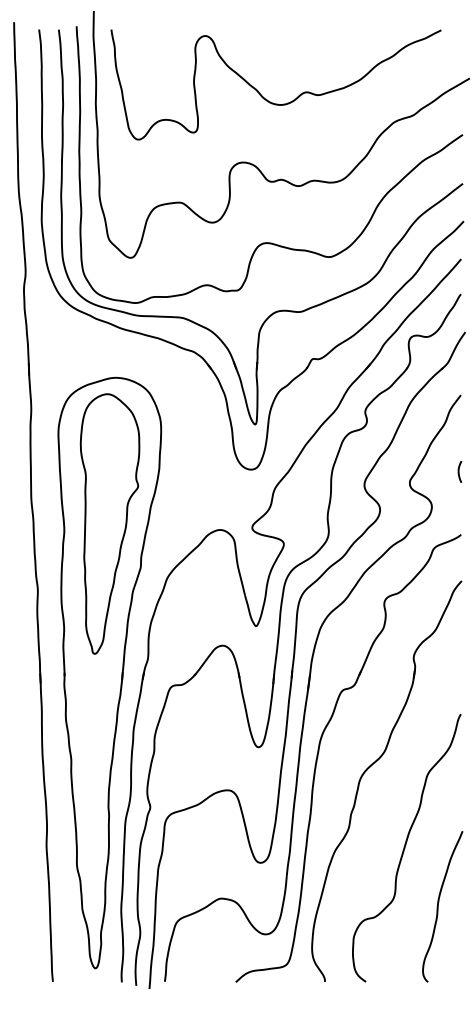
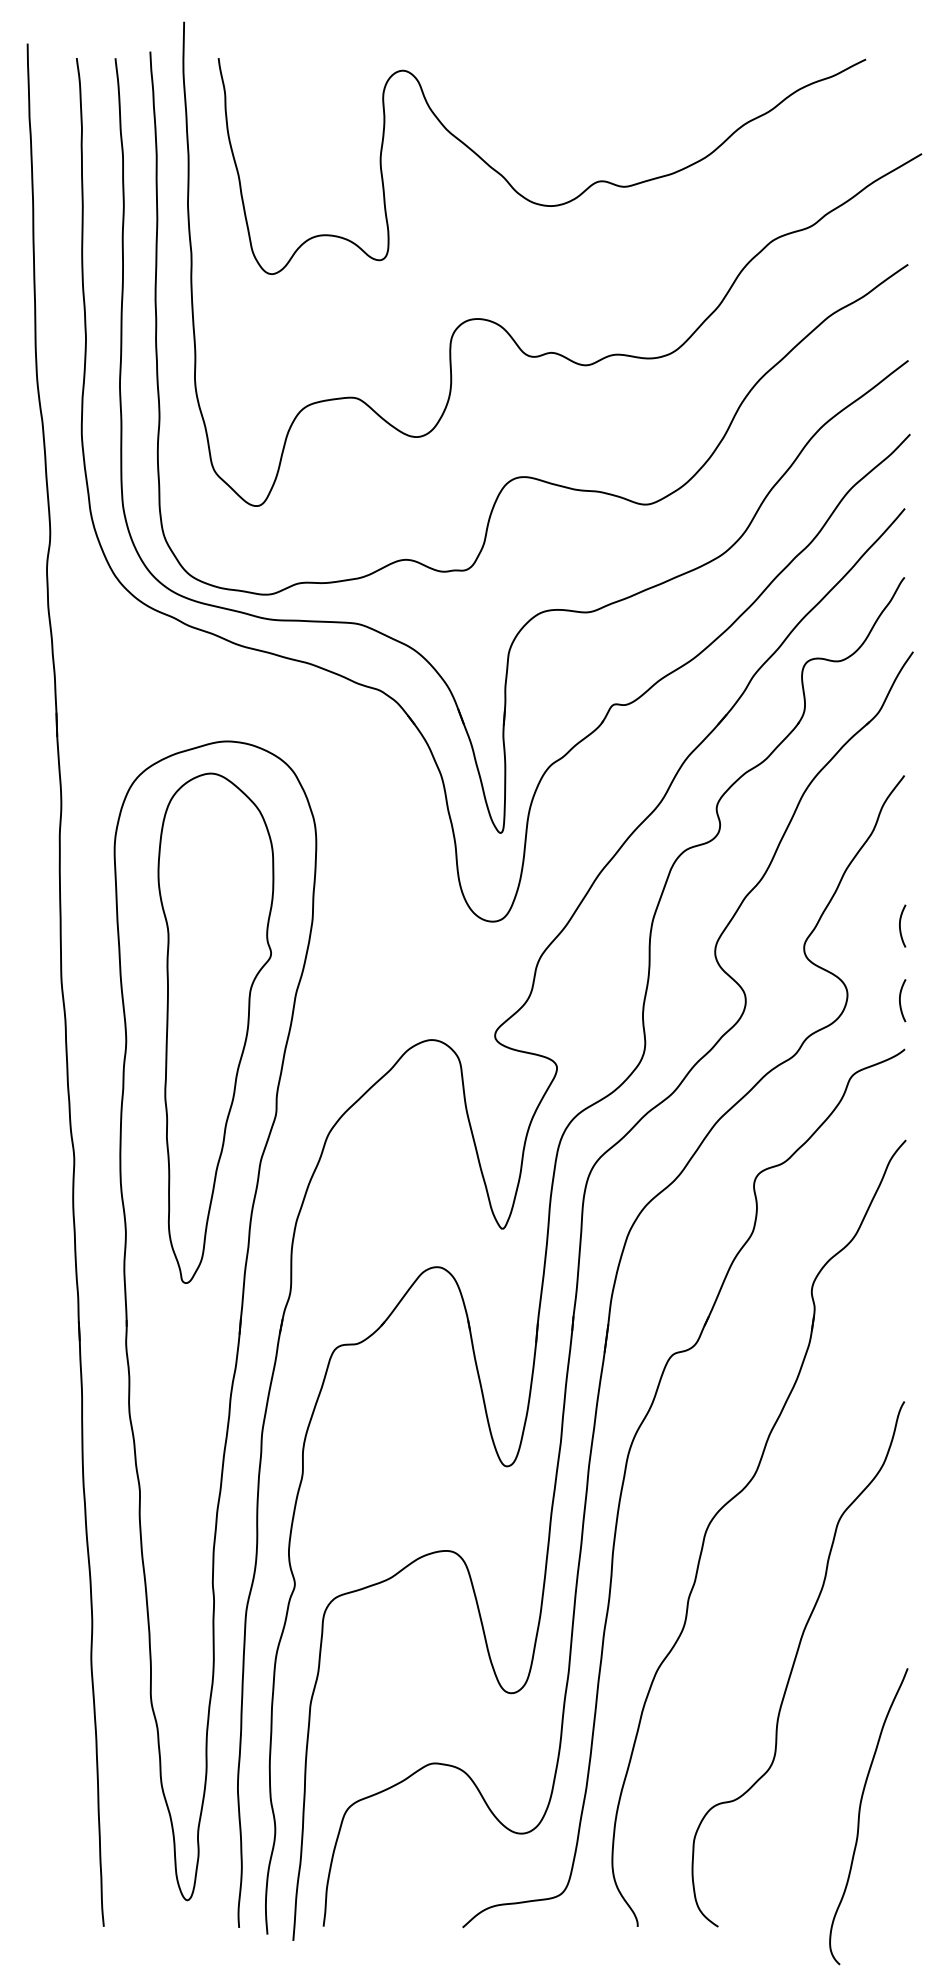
curve: (459, 509) -> (901, 999), added
curve: (438, 906) -> (860, 1816), moved

